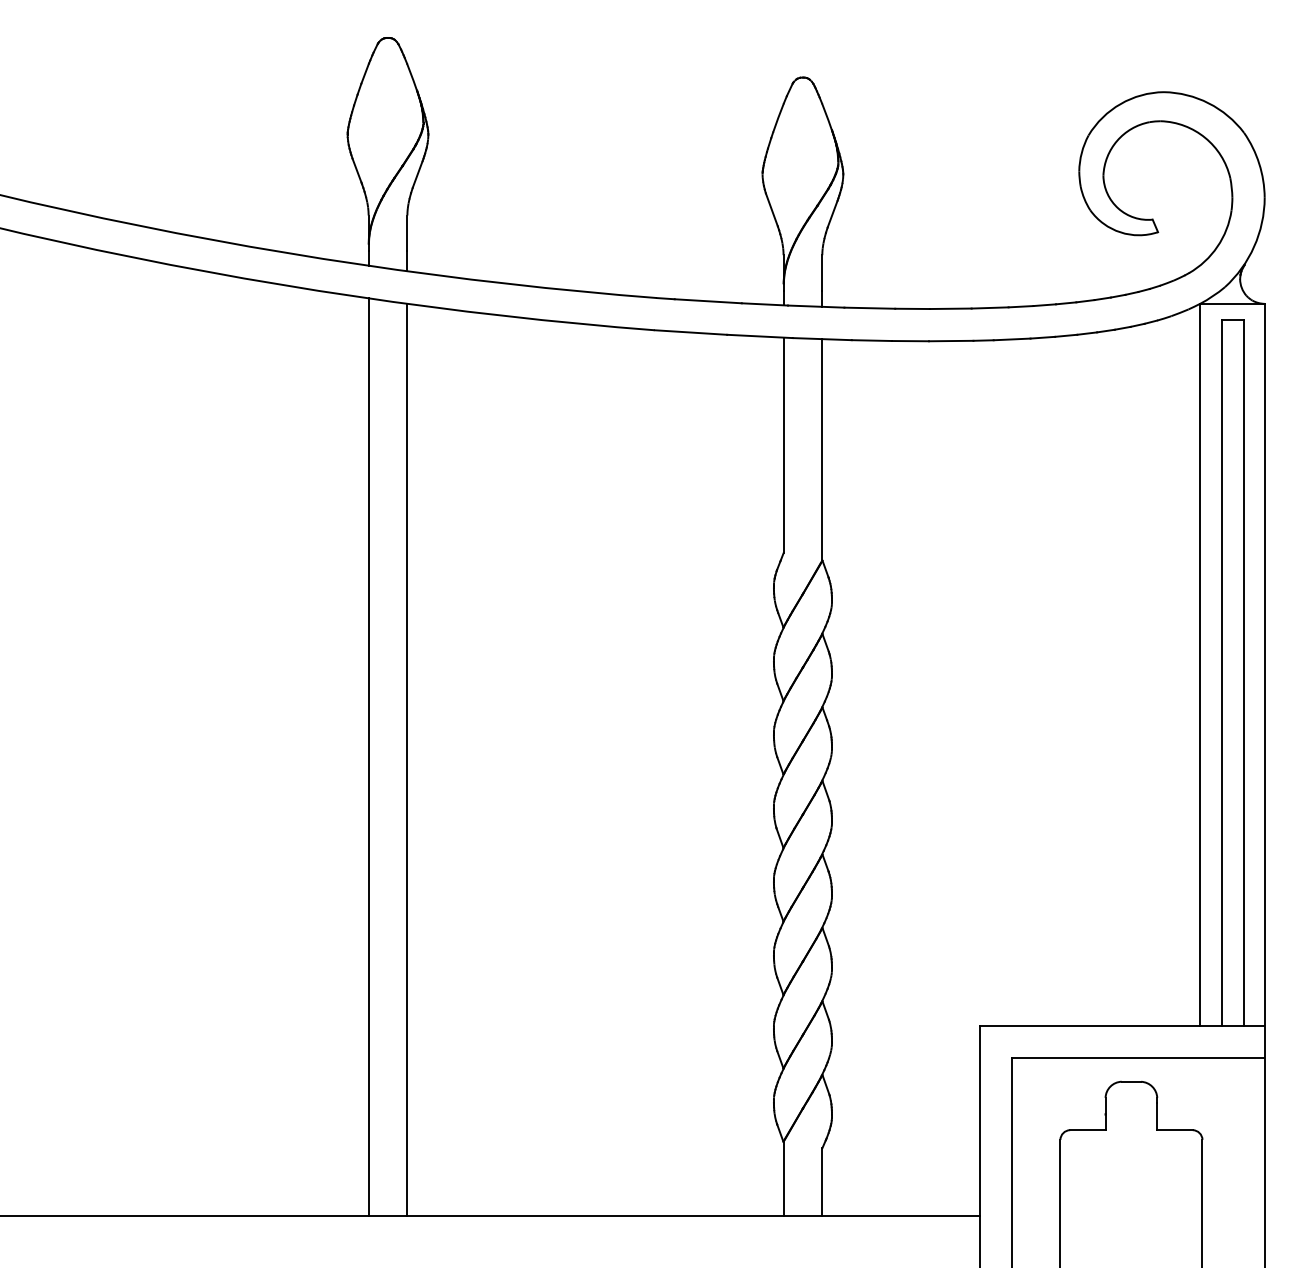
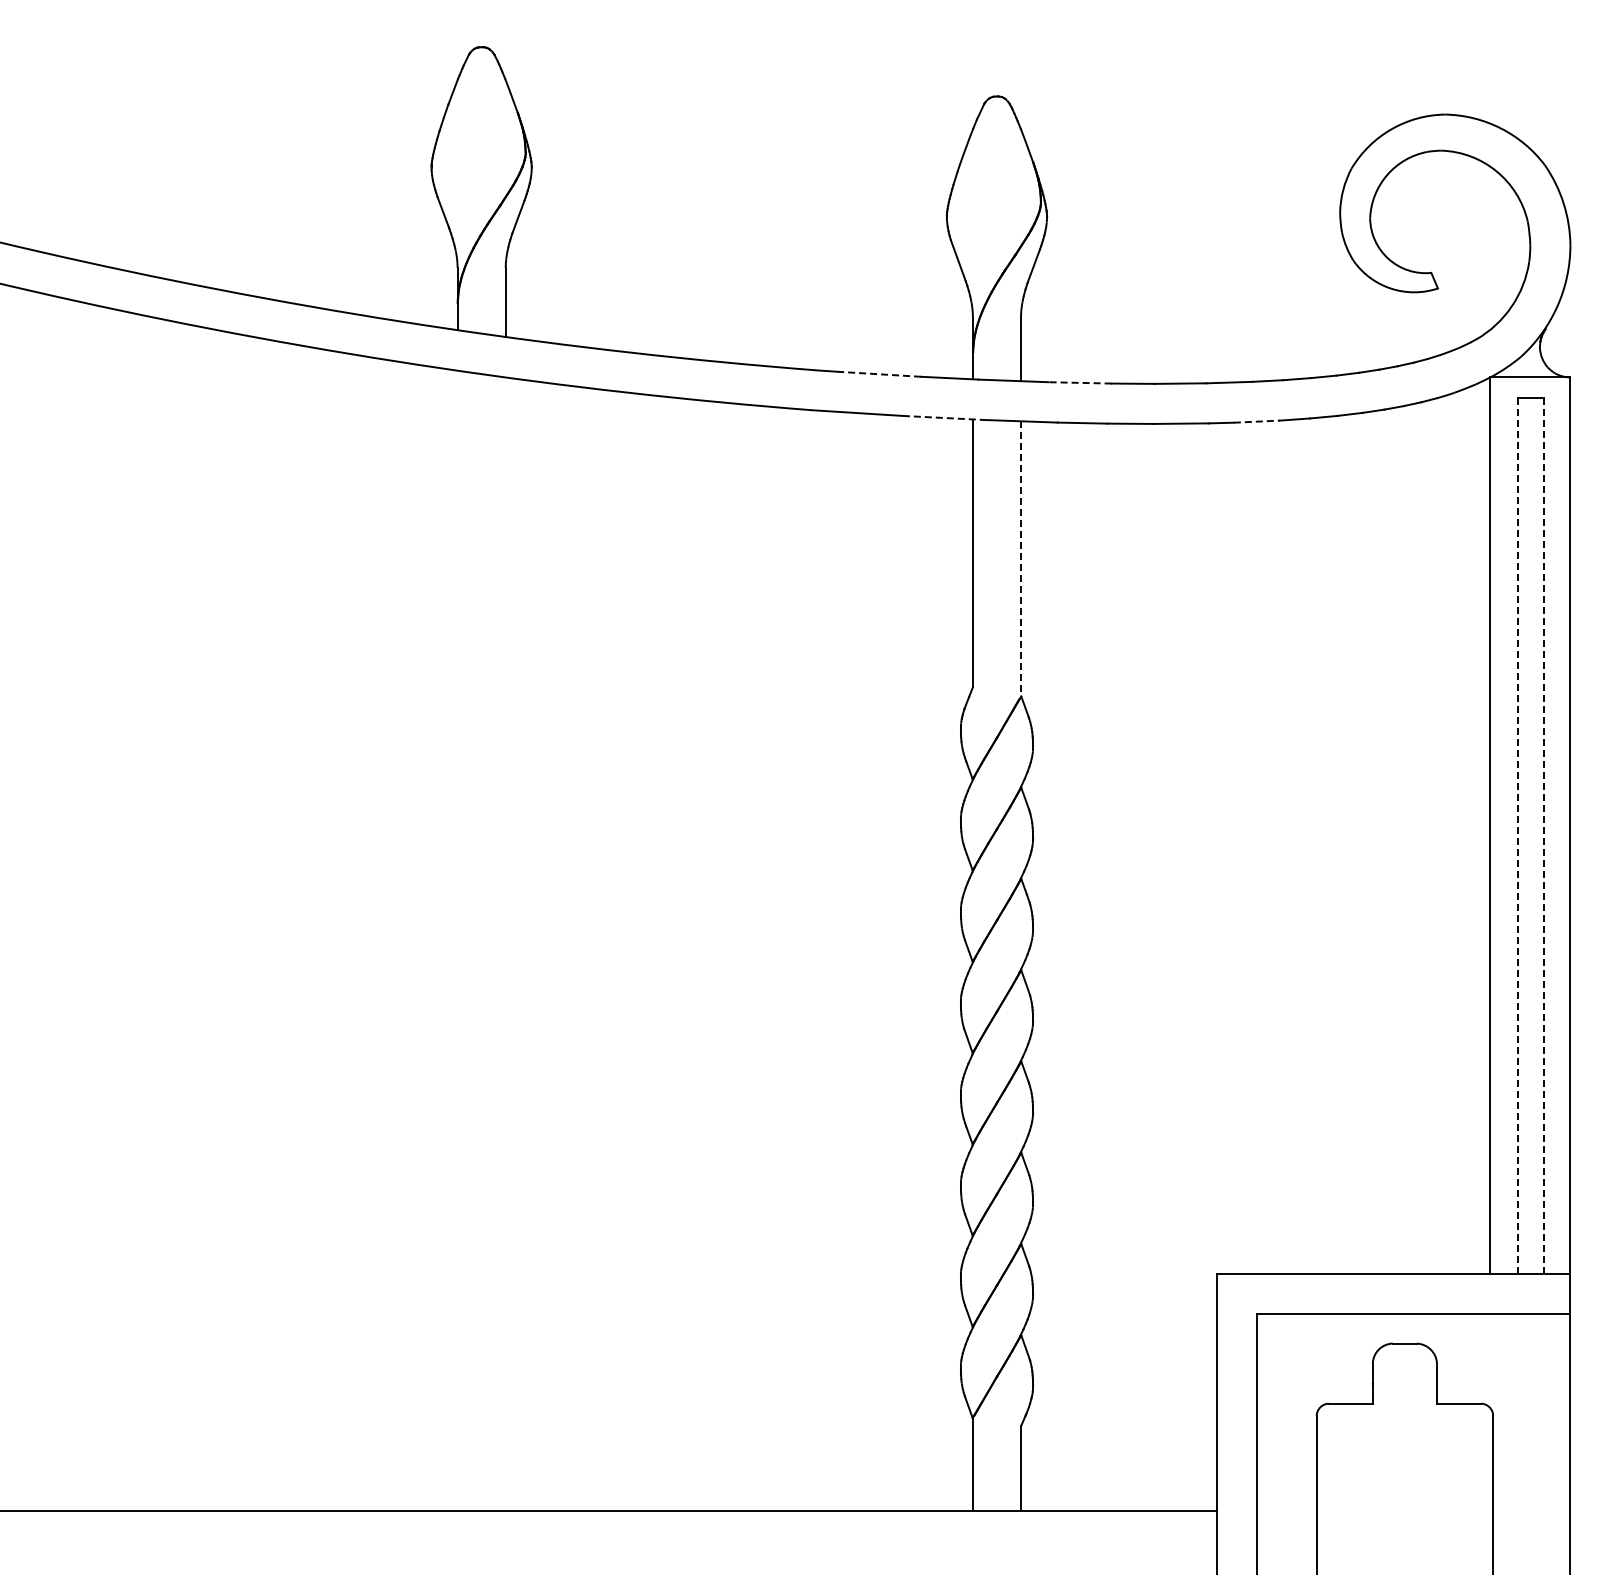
line: (708, 301) -> (879, 374), solid -> dashed
line: (870, 307) -> (1080, 382), solid -> dashed
line: (759, 336) -> (943, 417), solid -> dashed
line: (1011, 339) -> (1256, 421), solid -> dashed
line: (822, 450) -> (1021, 559), solid -> dashed
line: (1222, 672) -> (1517, 835), solid -> dashed
line: (1243, 673) -> (1544, 836), solid -> dashed
line: (368, 757) -> (457, 940), removed
line: (407, 759) -> (505, 943), removed

